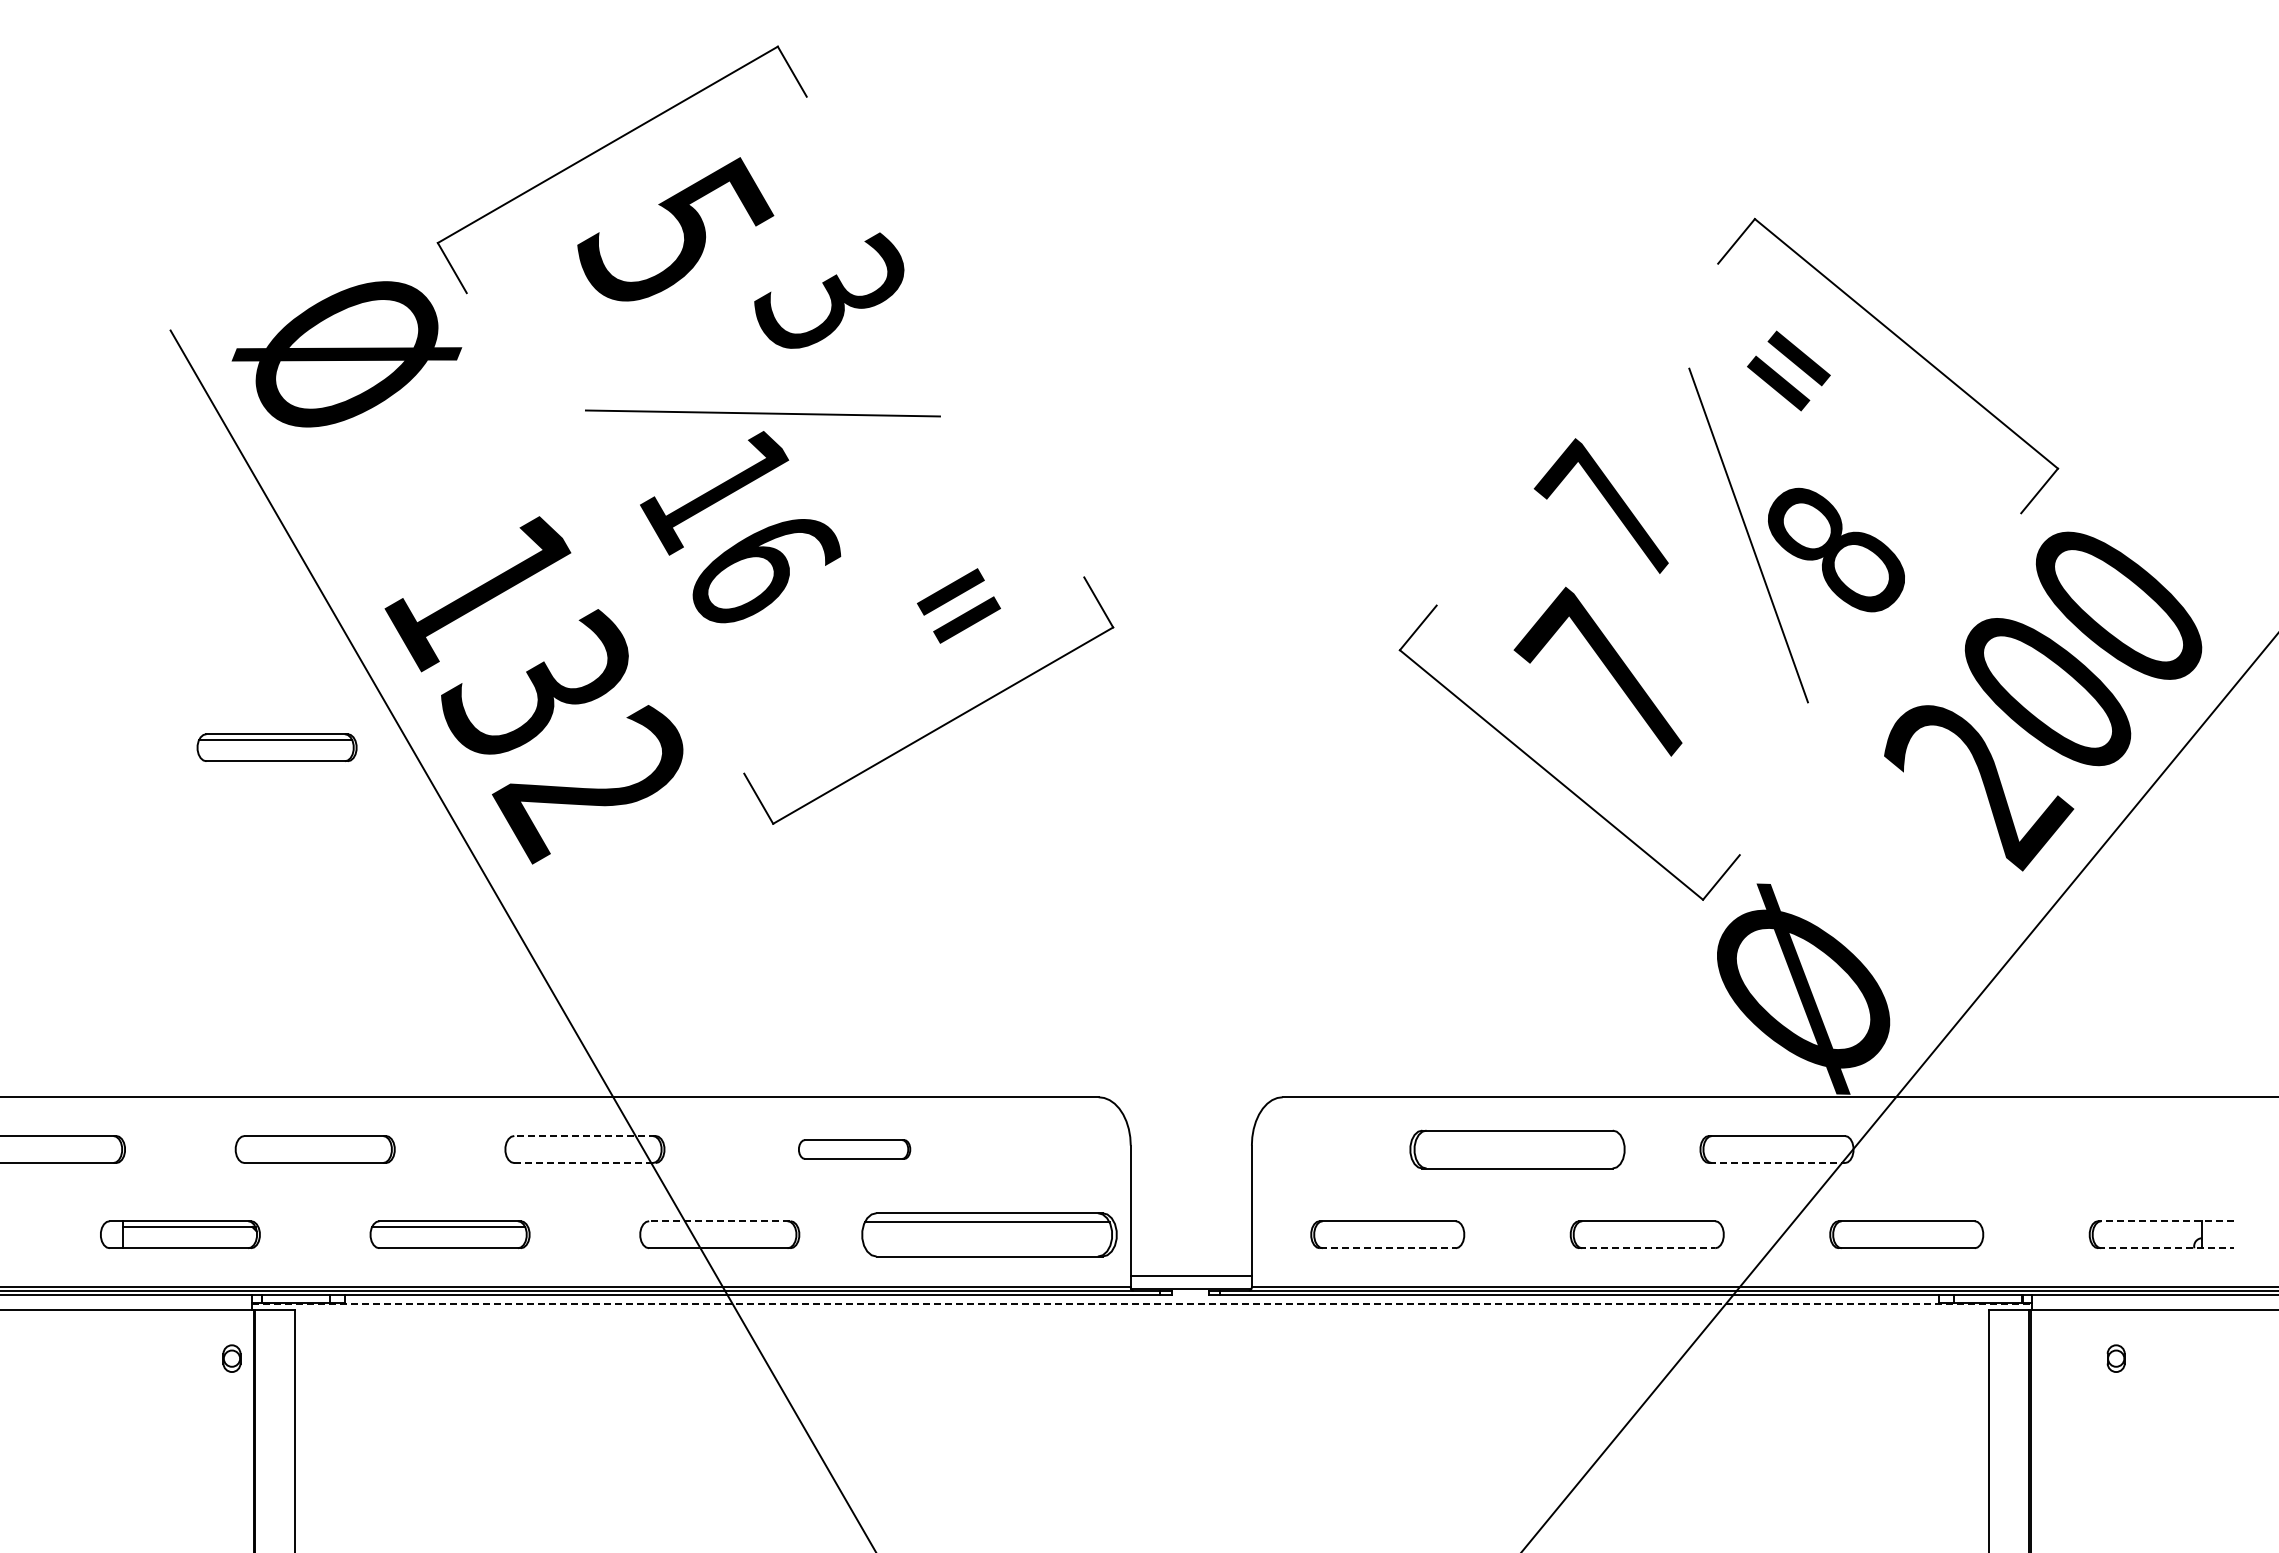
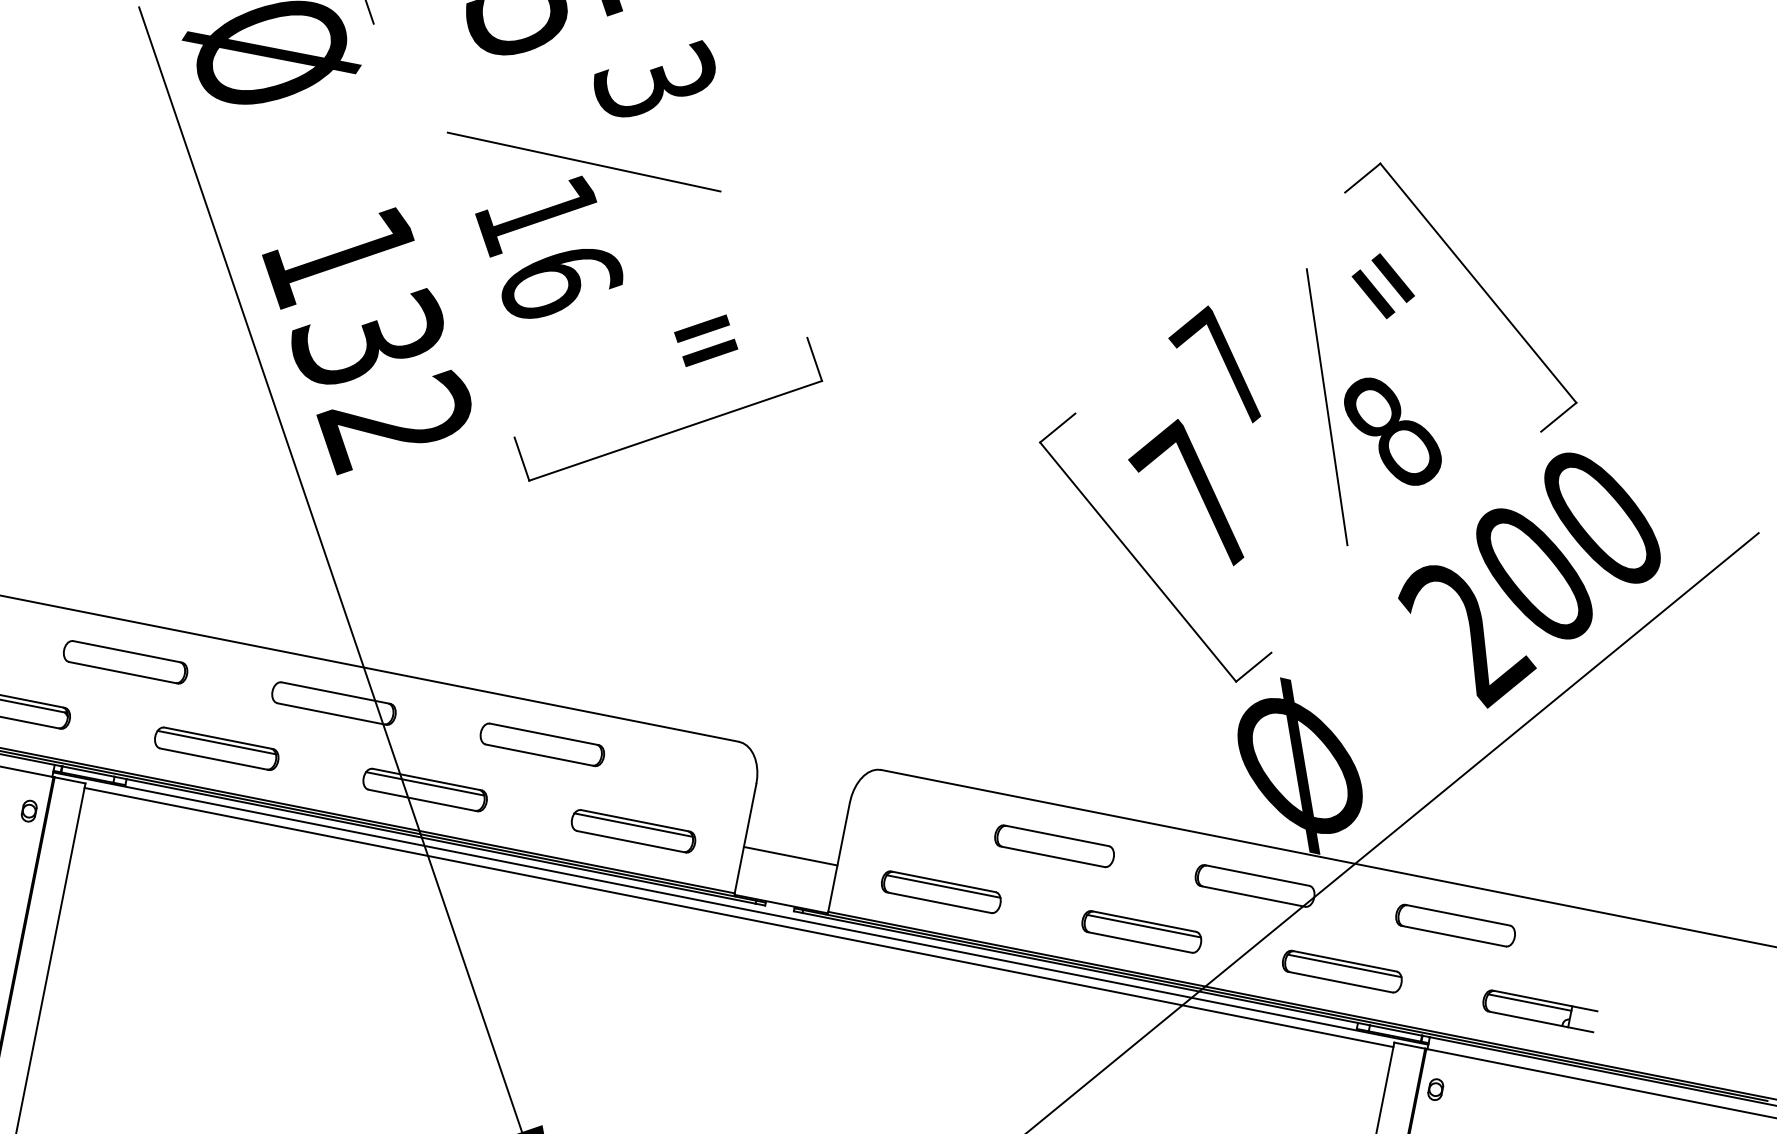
part: (276, 747) -> (157, 345), removed
line: (584, 1135) -> (335, 692), dashed -> solid
part: (854, 1149) -> (542, 744), size x1.43
part: (1517, 1149) -> (1054, 846), size x0.71
part: (2036, 1149) -> (1455, 925), added
line: (584, 1163) -> (331, 714), dashed -> solid
line: (1777, 1163) -> (1253, 896), dashed -> solid
line: (719, 1221) -> (426, 779), dashed -> solid
line: (2166, 1221) -> (1545, 1001), dashed -> solid
line: (717, 1226) -> (424, 783), added
line: (1388, 1226) -> (943, 886), added
line: (1648, 1226) -> (1144, 925), added
line: (1907, 1226) -> (1344, 965), added
line: (2147, 1226) -> (1529, 1002), added
part: (989, 1234) -> (633, 831), size x0.62
line: (1387, 1248) -> (938, 902), dashed -> solid
line: (1647, 1248) -> (1139, 942), dashed -> solid
line: (2166, 1248) -> (1540, 1022), dashed -> solid
line: (1190, 1275) -> (790, 855), moved
line: (1142, 1304) -> (741, 908), dashed -> solid
line: (1142, 1316) -> (739, 917), added
part: (2115, 1358) -> (1435, 1089), moved

